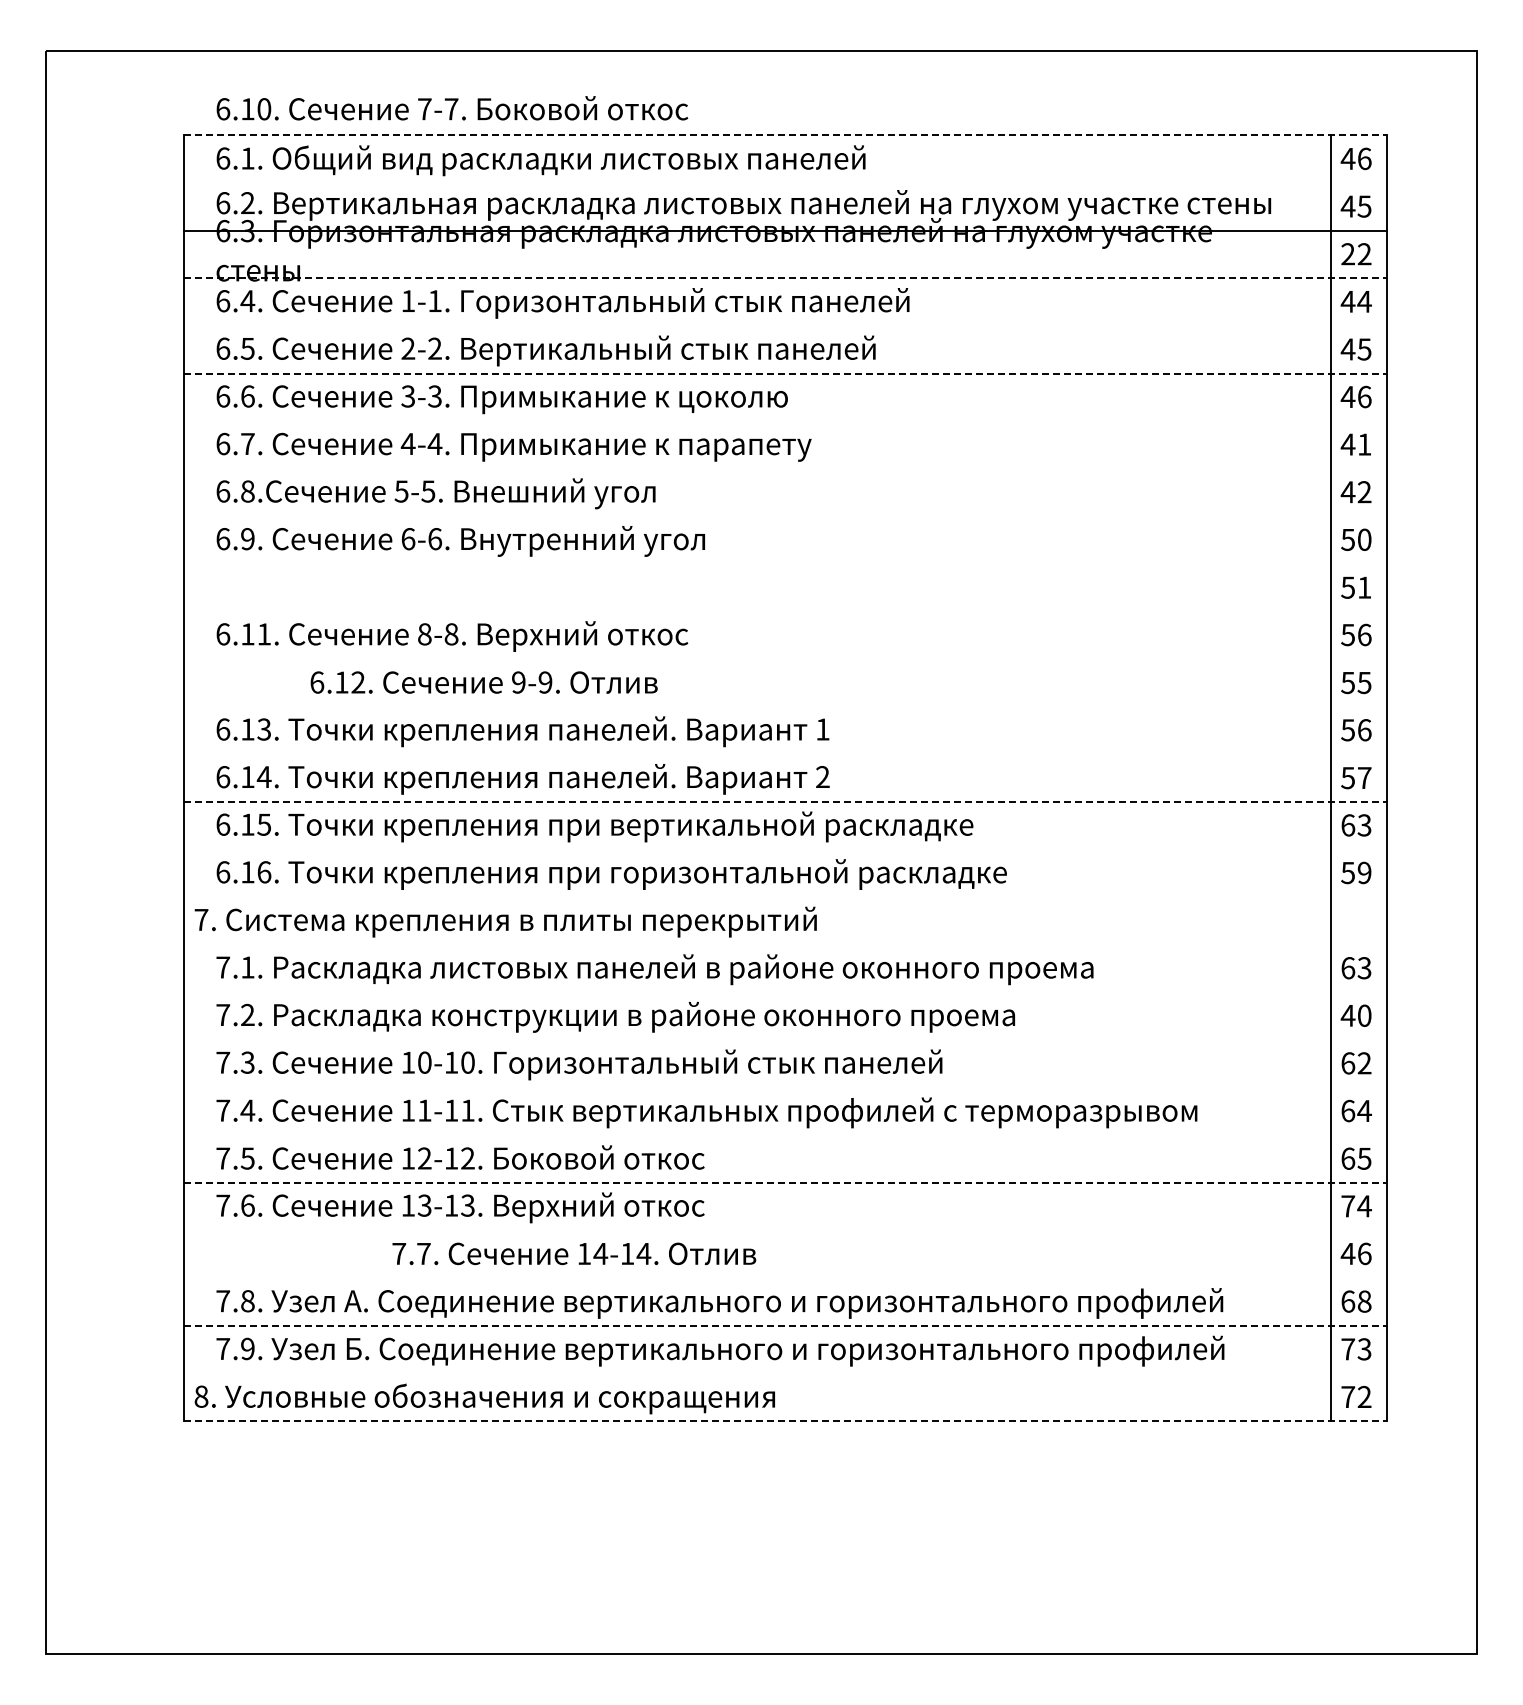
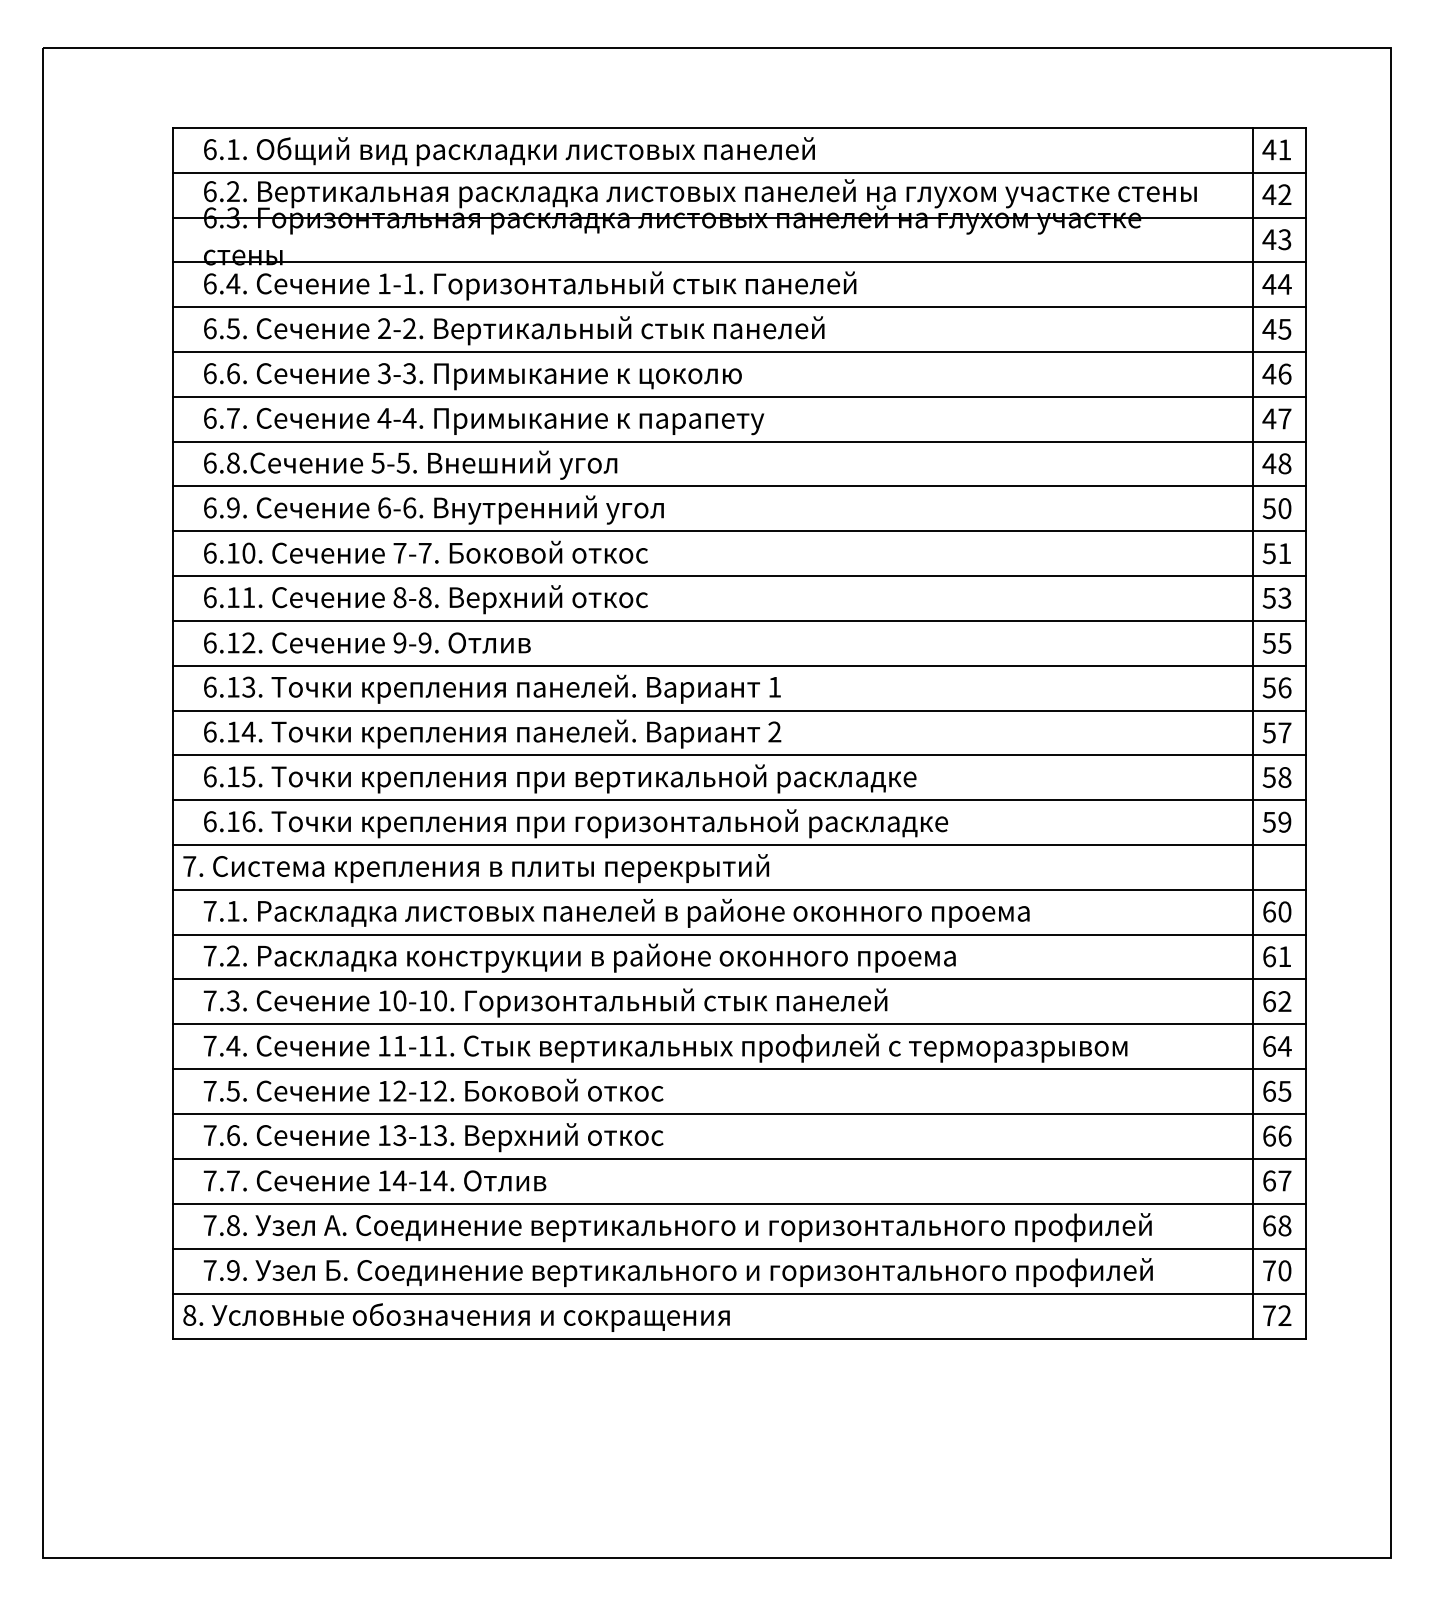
text: (452, 108) -> (426, 552), moved
line: (785, 135) -> (739, 127), dashed -> solid
text: (1364, 158) -> (1284, 149), 46 -> 41
line: (785, 183) -> (739, 173), added
text: (1364, 206) -> (1284, 194), 45 -> 42
text: (1355, 254) -> (1276, 239), 22 -> 43
line: (785, 278) -> (739, 262), dashed -> solid
line: (785, 325) -> (739, 306), added
line: (785, 373) -> (739, 351), dashed -> solid
line: (785, 421) -> (739, 397), added
text: (1364, 444) -> (1284, 418), 41 -> 47
line: (785, 468) -> (739, 441), added
text: (1364, 492) -> (1284, 464), 42 -> 48
line: (785, 516) -> (739, 486), added
line: (785, 563) -> (739, 530), added
line: (785, 611) -> (739, 576), added
text: (1364, 634) -> (1284, 597), 56 -> 53
line: (785, 659) -> (739, 621), added
text: (483, 682) -> (366, 642), moved
line: (785, 706) -> (739, 665), added
line: (785, 754) -> (739, 710), added
line: (785, 801) -> (739, 754), dashed -> solid
text: (1356, 825) -> (1277, 777), 63 -> 58
line: (785, 849) -> (739, 800), added
line: (785, 897) -> (739, 845), added
line: (785, 944) -> (739, 889), added
text: (1364, 968) -> (1284, 912), 63 -> 60
line: (785, 992) -> (739, 934), added
text: (1355, 1015) -> (1276, 956), 40 -> 61
line: (785, 1039) -> (739, 979), added
line: (785, 1087) -> (739, 1024), added
line: (785, 1135) -> (739, 1069), added
line: (785, 1182) -> (739, 1113), dashed -> solid
text: (1356, 1206) -> (1277, 1136), 74 -> 66
line: (785, 1230) -> (739, 1158), added
text: (574, 1253) -> (375, 1180), moved
text: (1355, 1253) -> (1276, 1180), 46 -> 67
line: (785, 1278) -> (739, 1204), added
line: (785, 1325) -> (739, 1248), dashed -> solid
text: (1364, 1349) -> (1284, 1270), 73 -> 70
line: (785, 1373) -> (739, 1293), added
line: (785, 1421) -> (739, 1338), dashed -> solid

